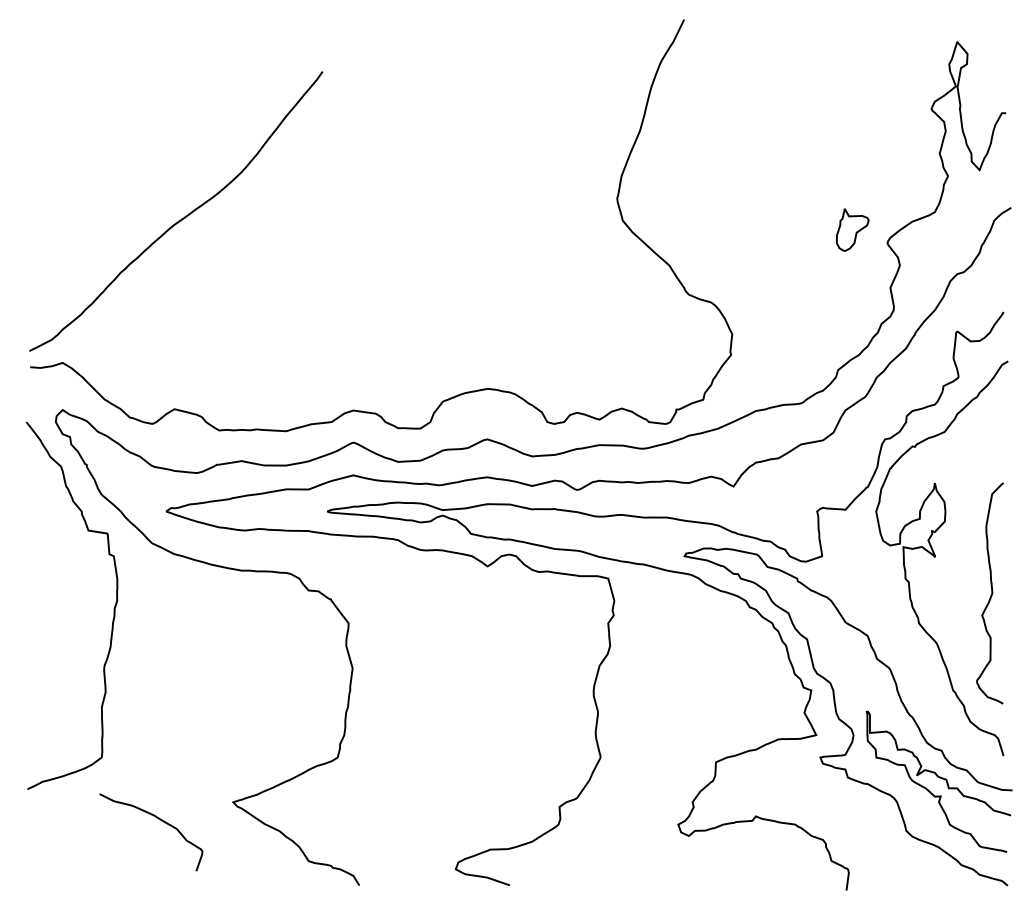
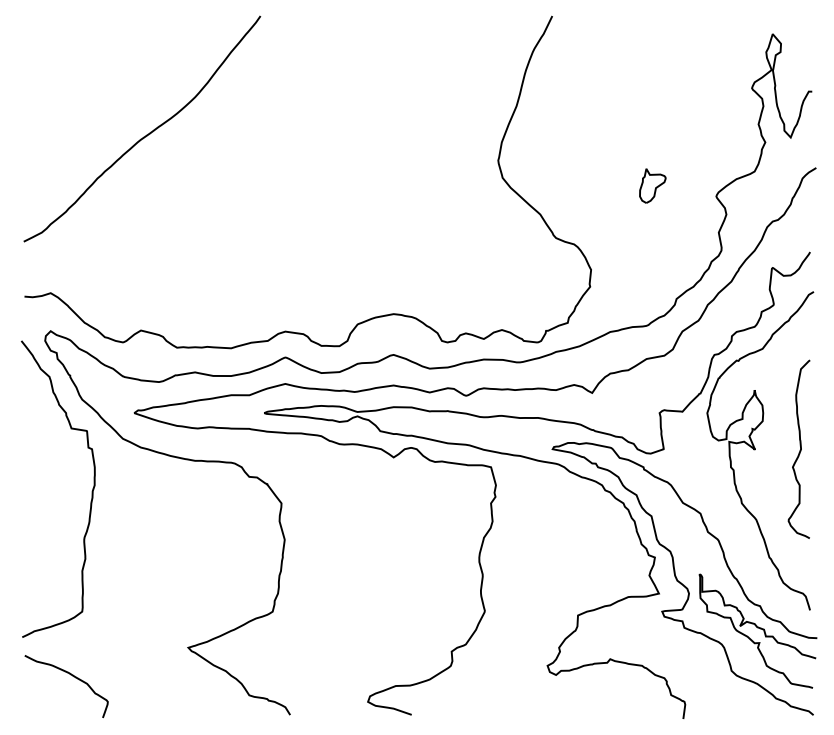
curve: (181, 218) -> (146, 134), moved
part: (852, 229) -> (652, 185), moved
curve: (991, 593) -> (800, 449), moved
curve: (158, 819) -> (72, 676), moved

